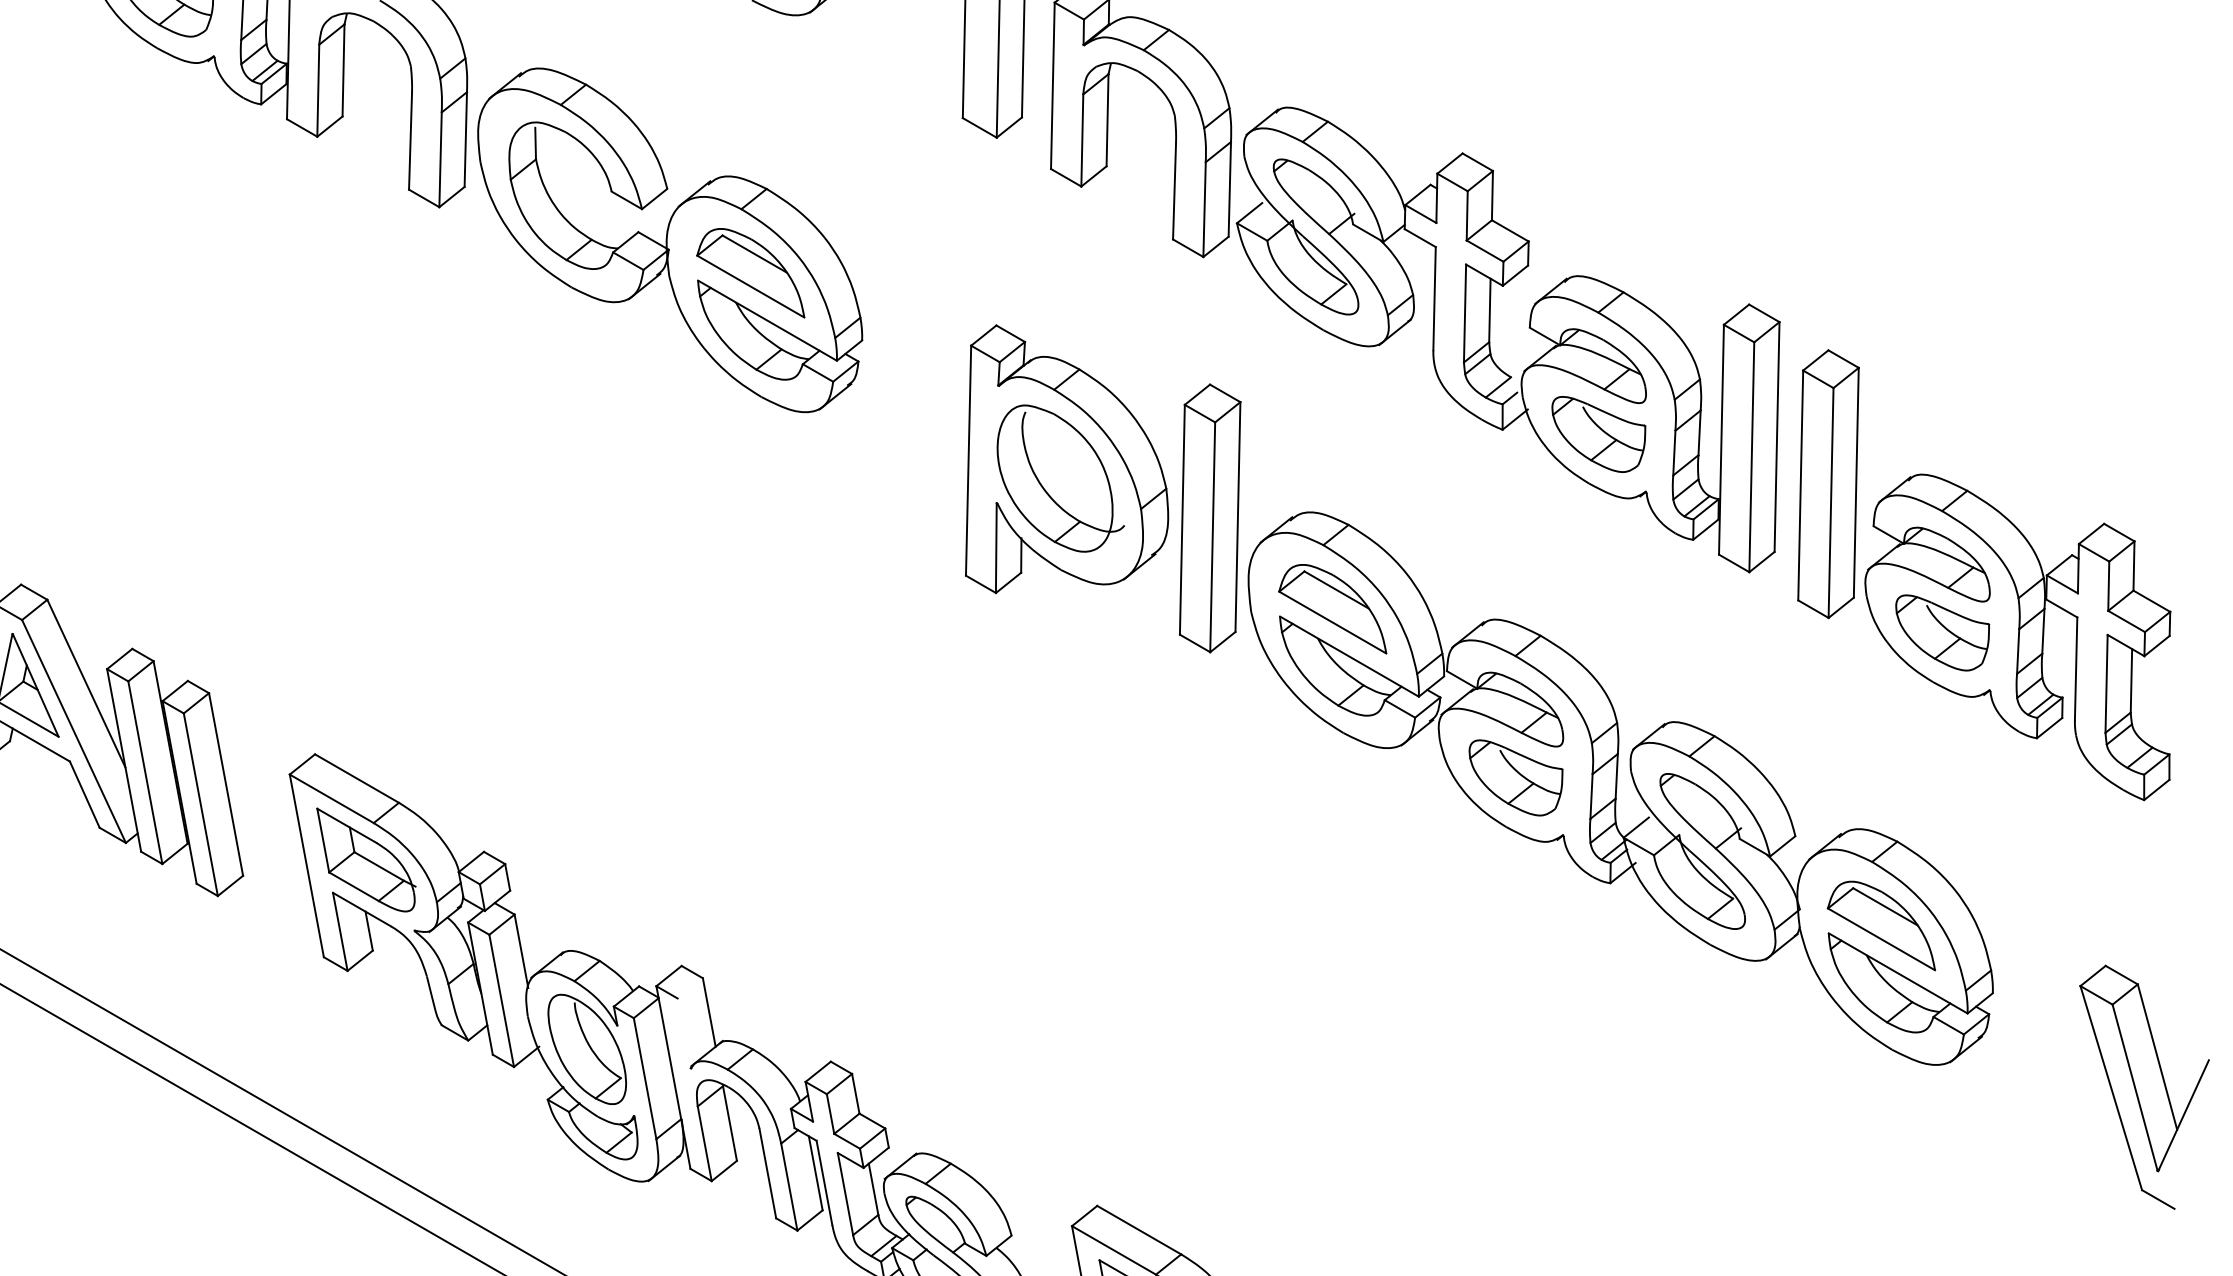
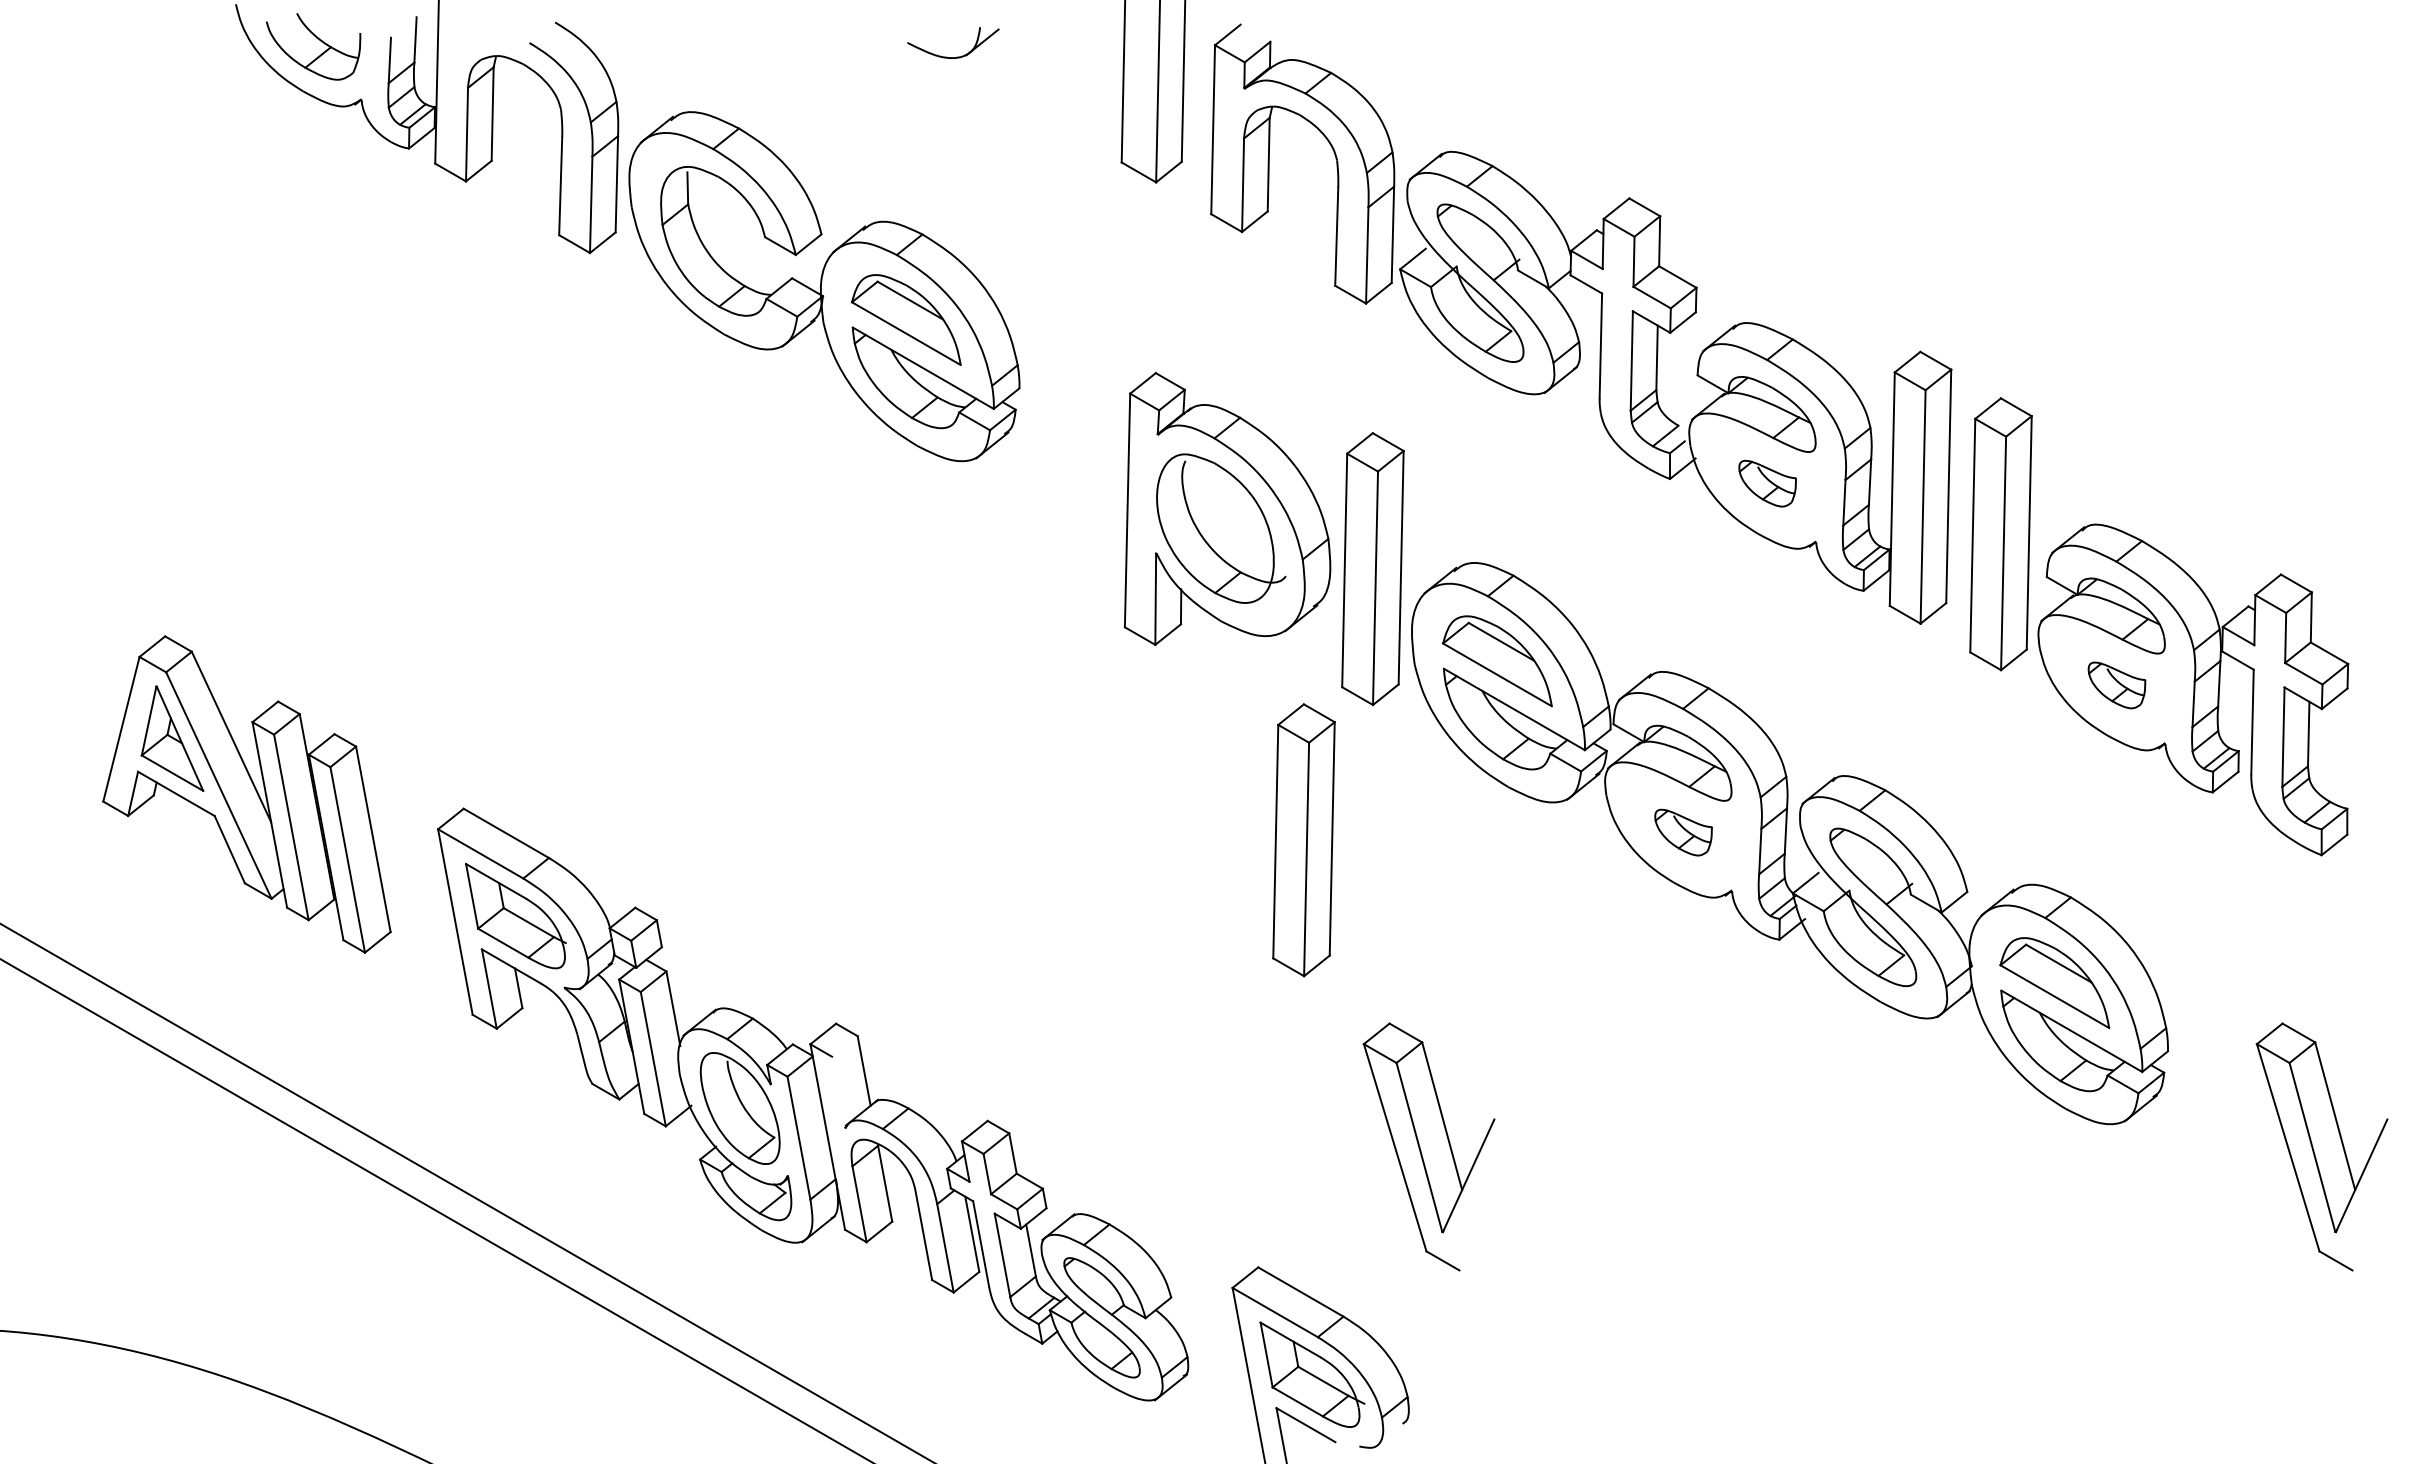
part: (1598, 434) -> (1767, 483), size x0.6
part: (1942, 633) -> (2116, 685), size x0.6
part: (1515, 777) -> (1683, 832), size x0.6
part: (1141, 785) -> (1303, 840), added
part: (1264, 1086) -> (1428, 1146), added

